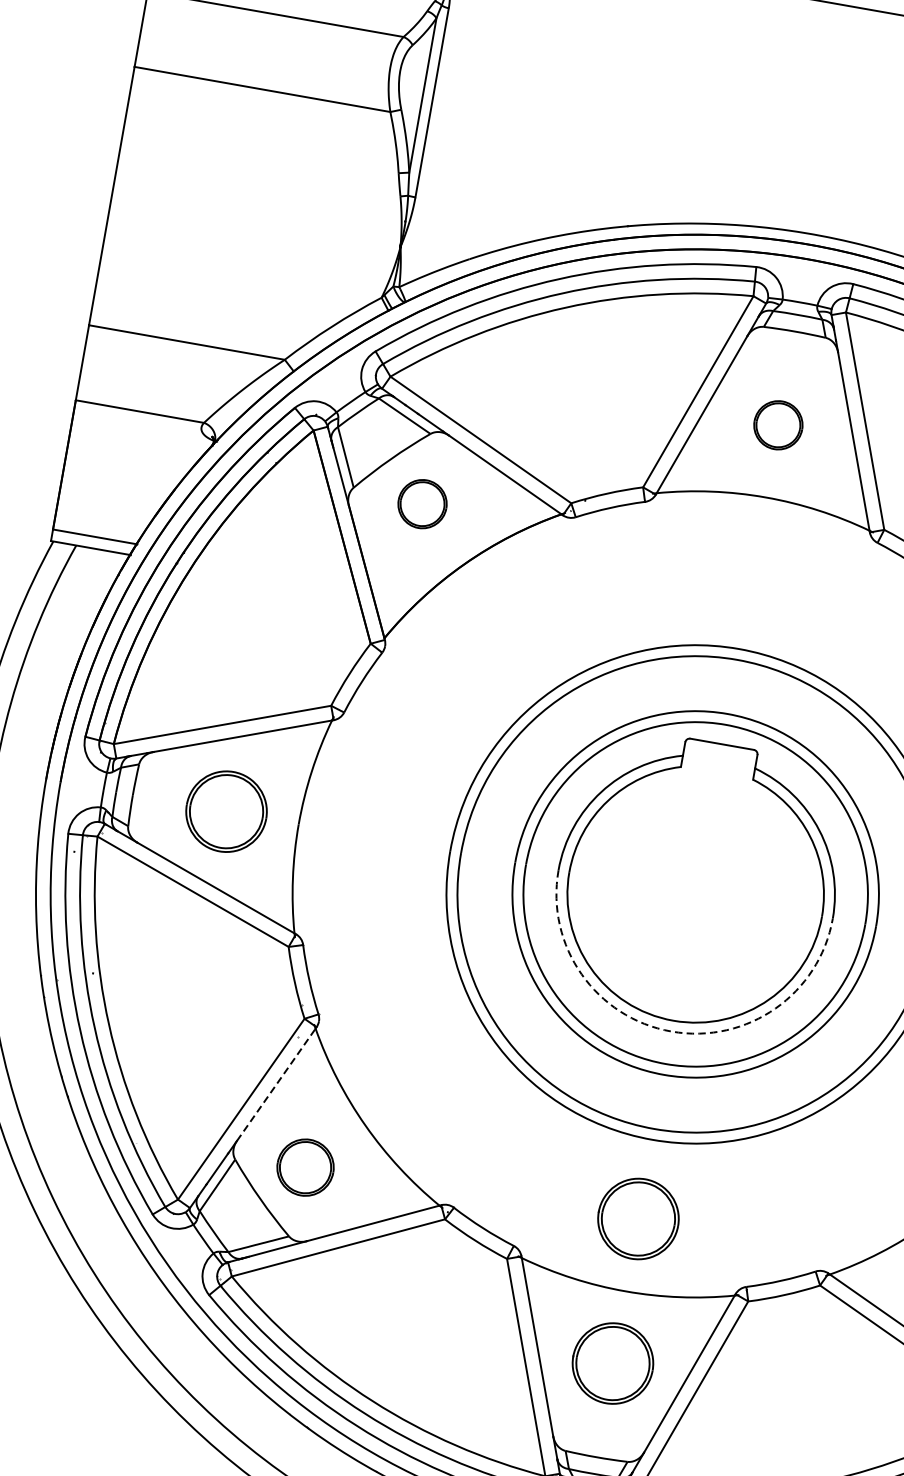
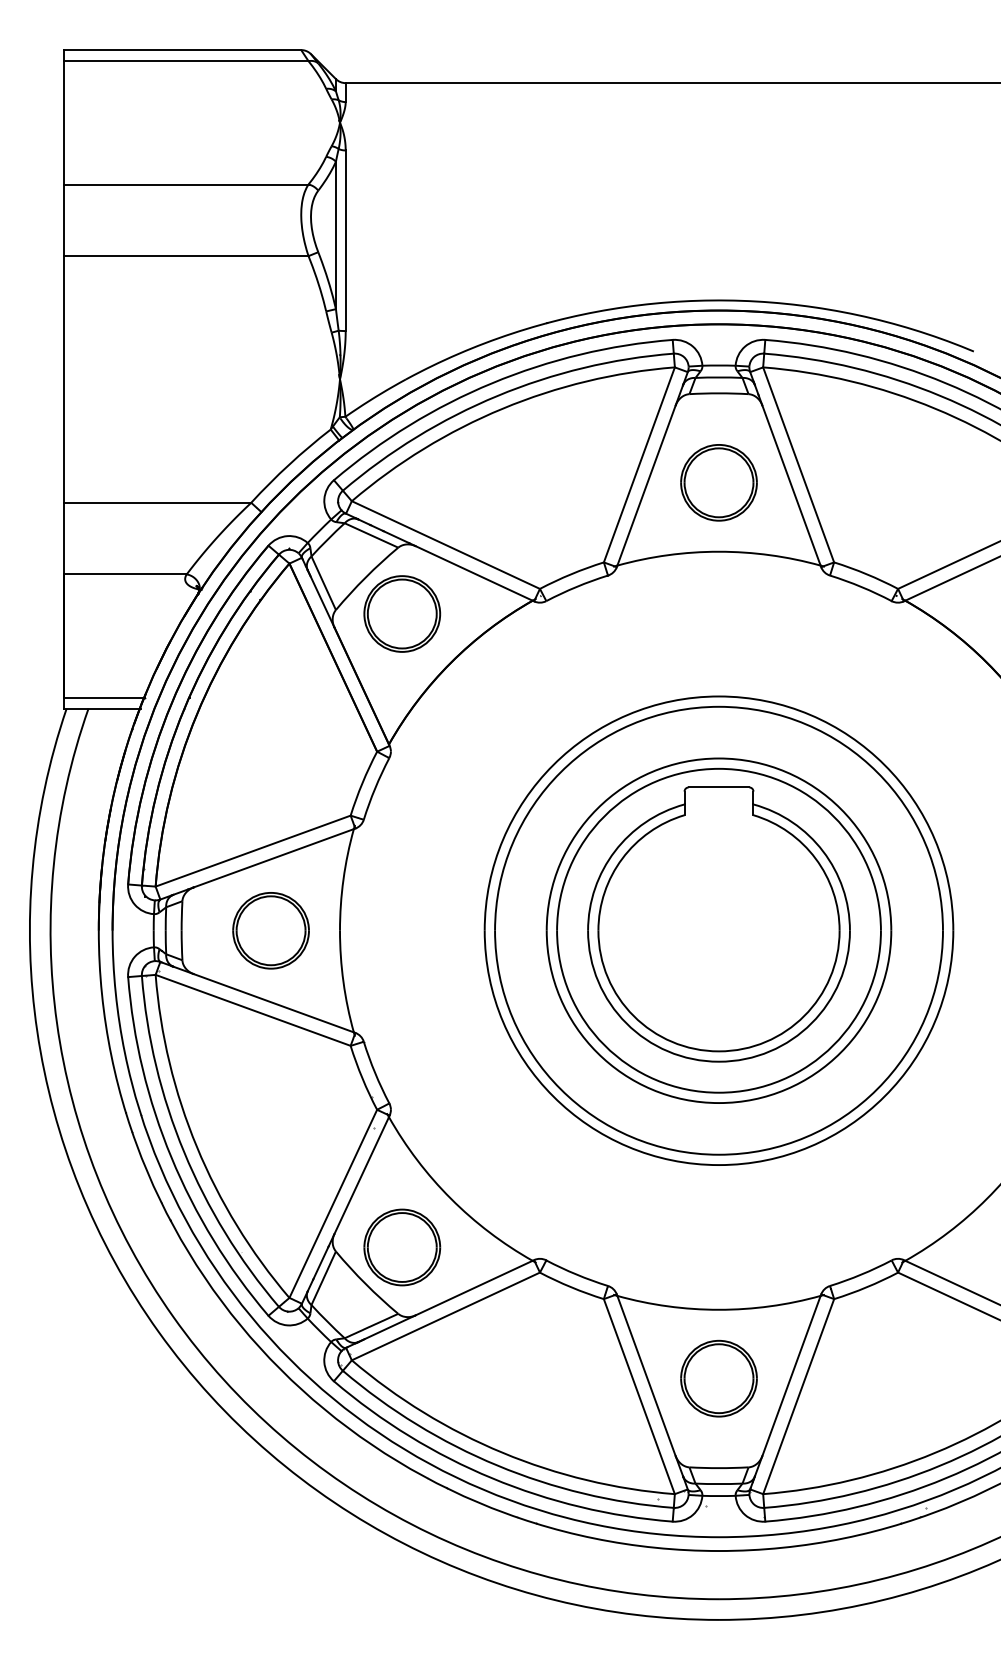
part: (777, 424) -> (718, 482), size x1.67
part: (422, 503) -> (402, 613), size x1.67
arc: (672, 1031) -> (719, 1061), dashed -> solid
line: (276, 1084) -> (361, 1175), dashed -> solid
part: (305, 1167) -> (402, 1247), size x1.43
part: (637, 1218) -> (718, 1240), removed

